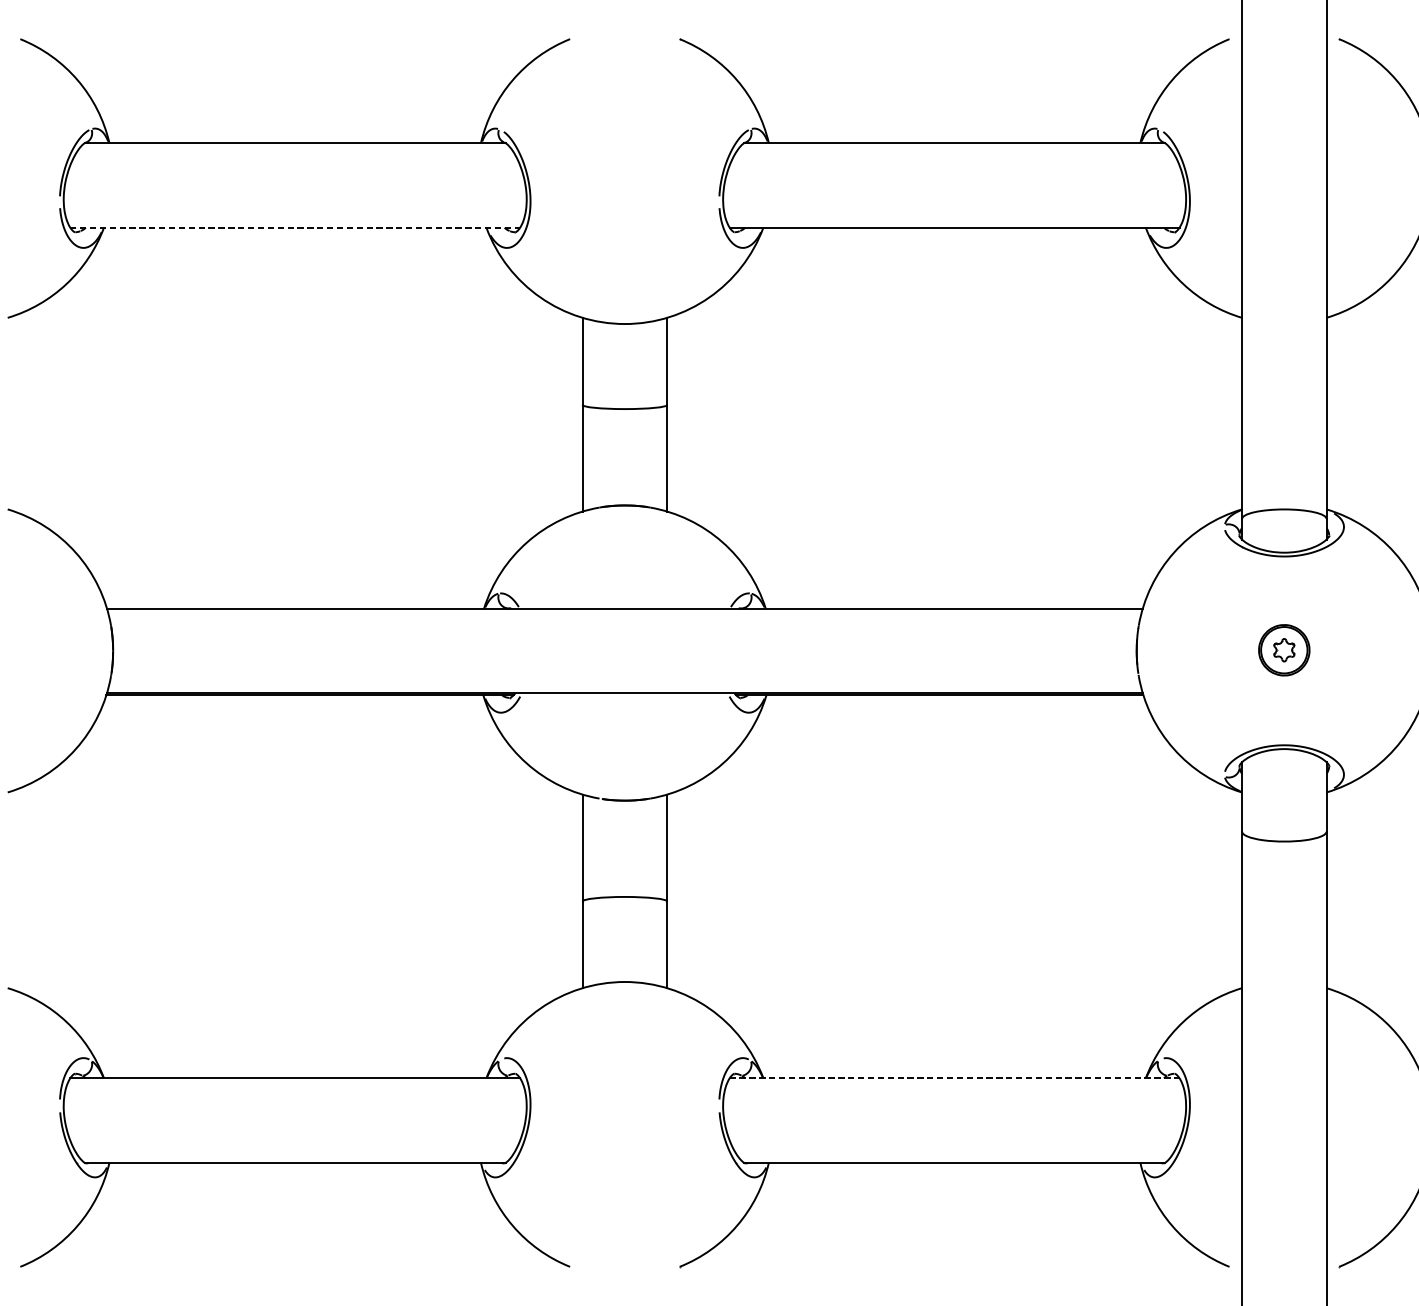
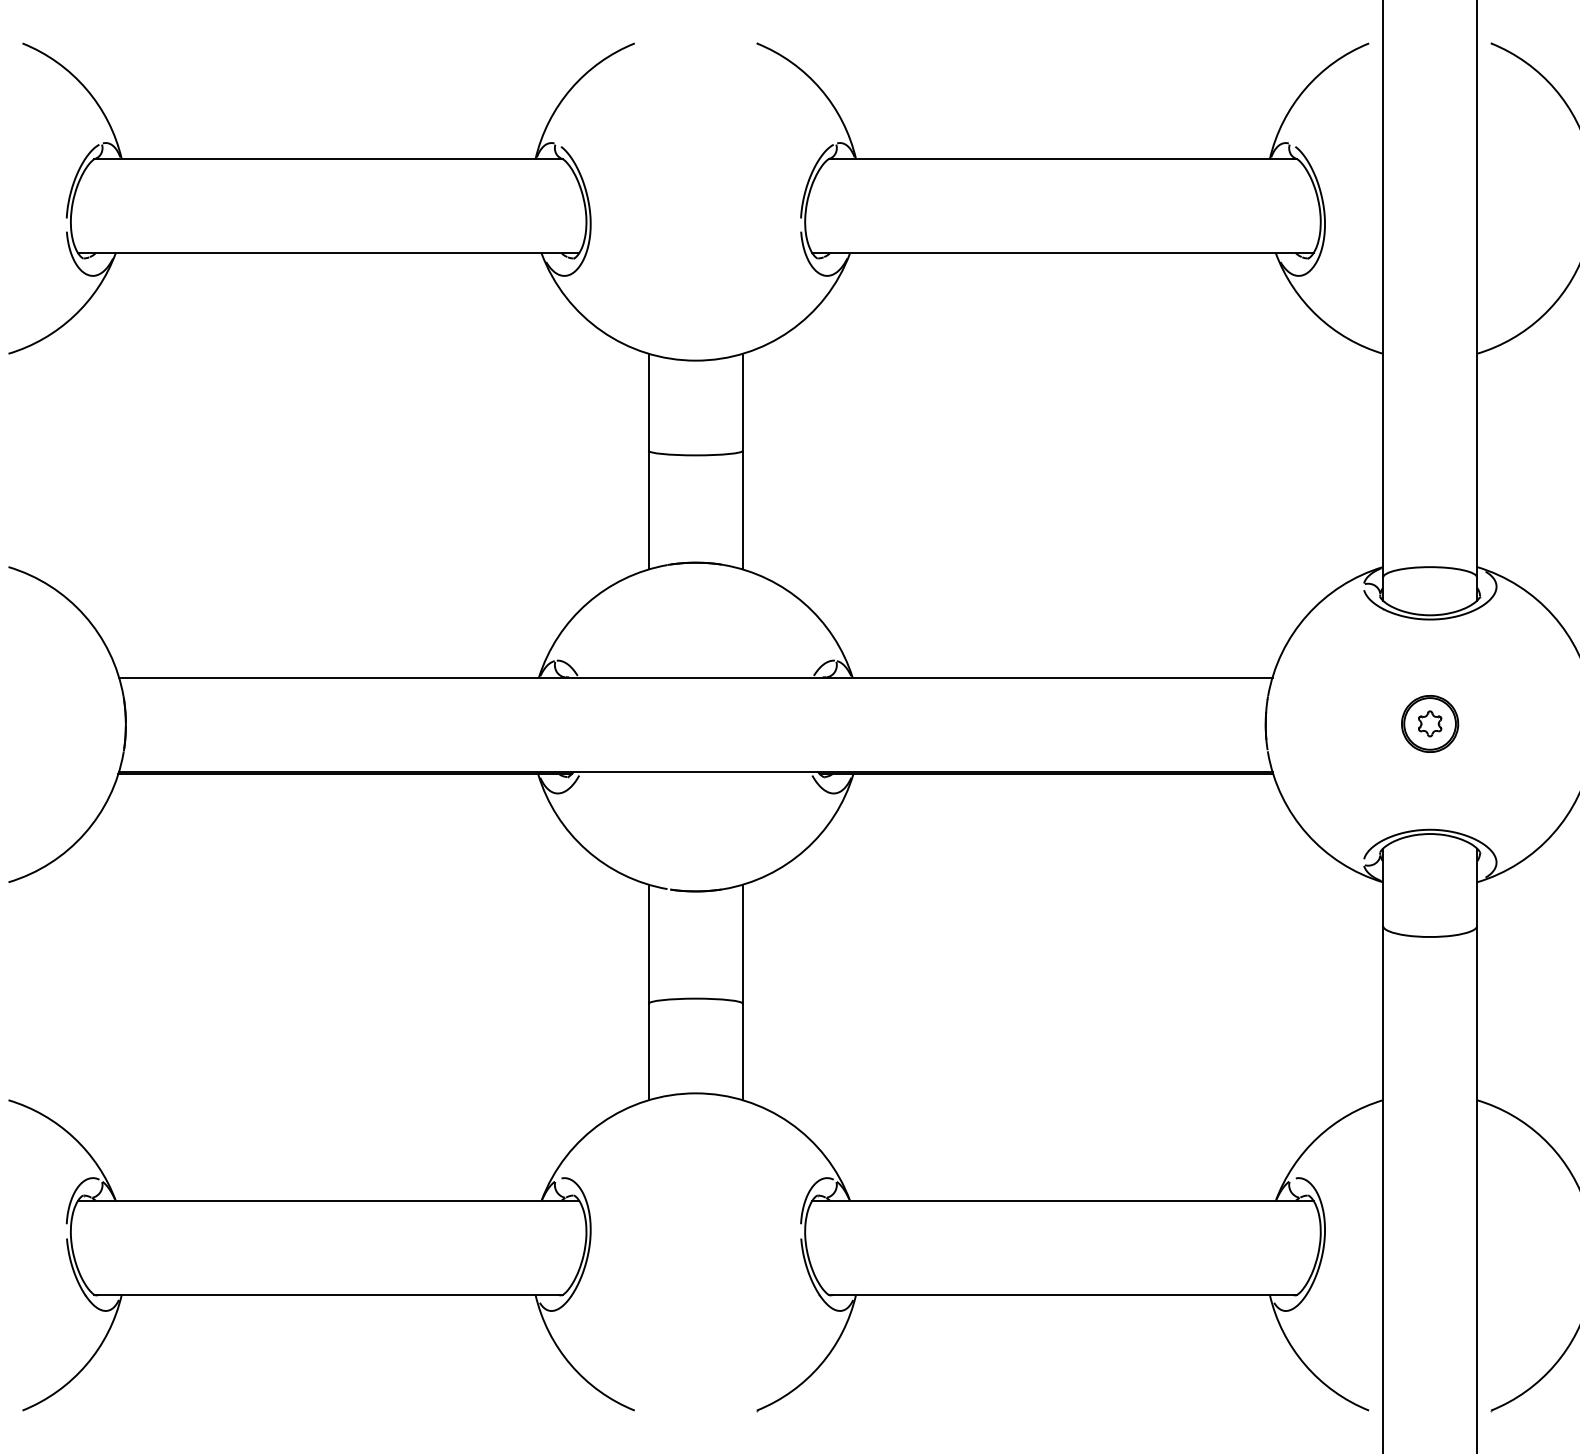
line: (295, 227) -> (328, 253), dashed -> solid
line: (954, 1078) -> (1062, 1200), dashed -> solid

